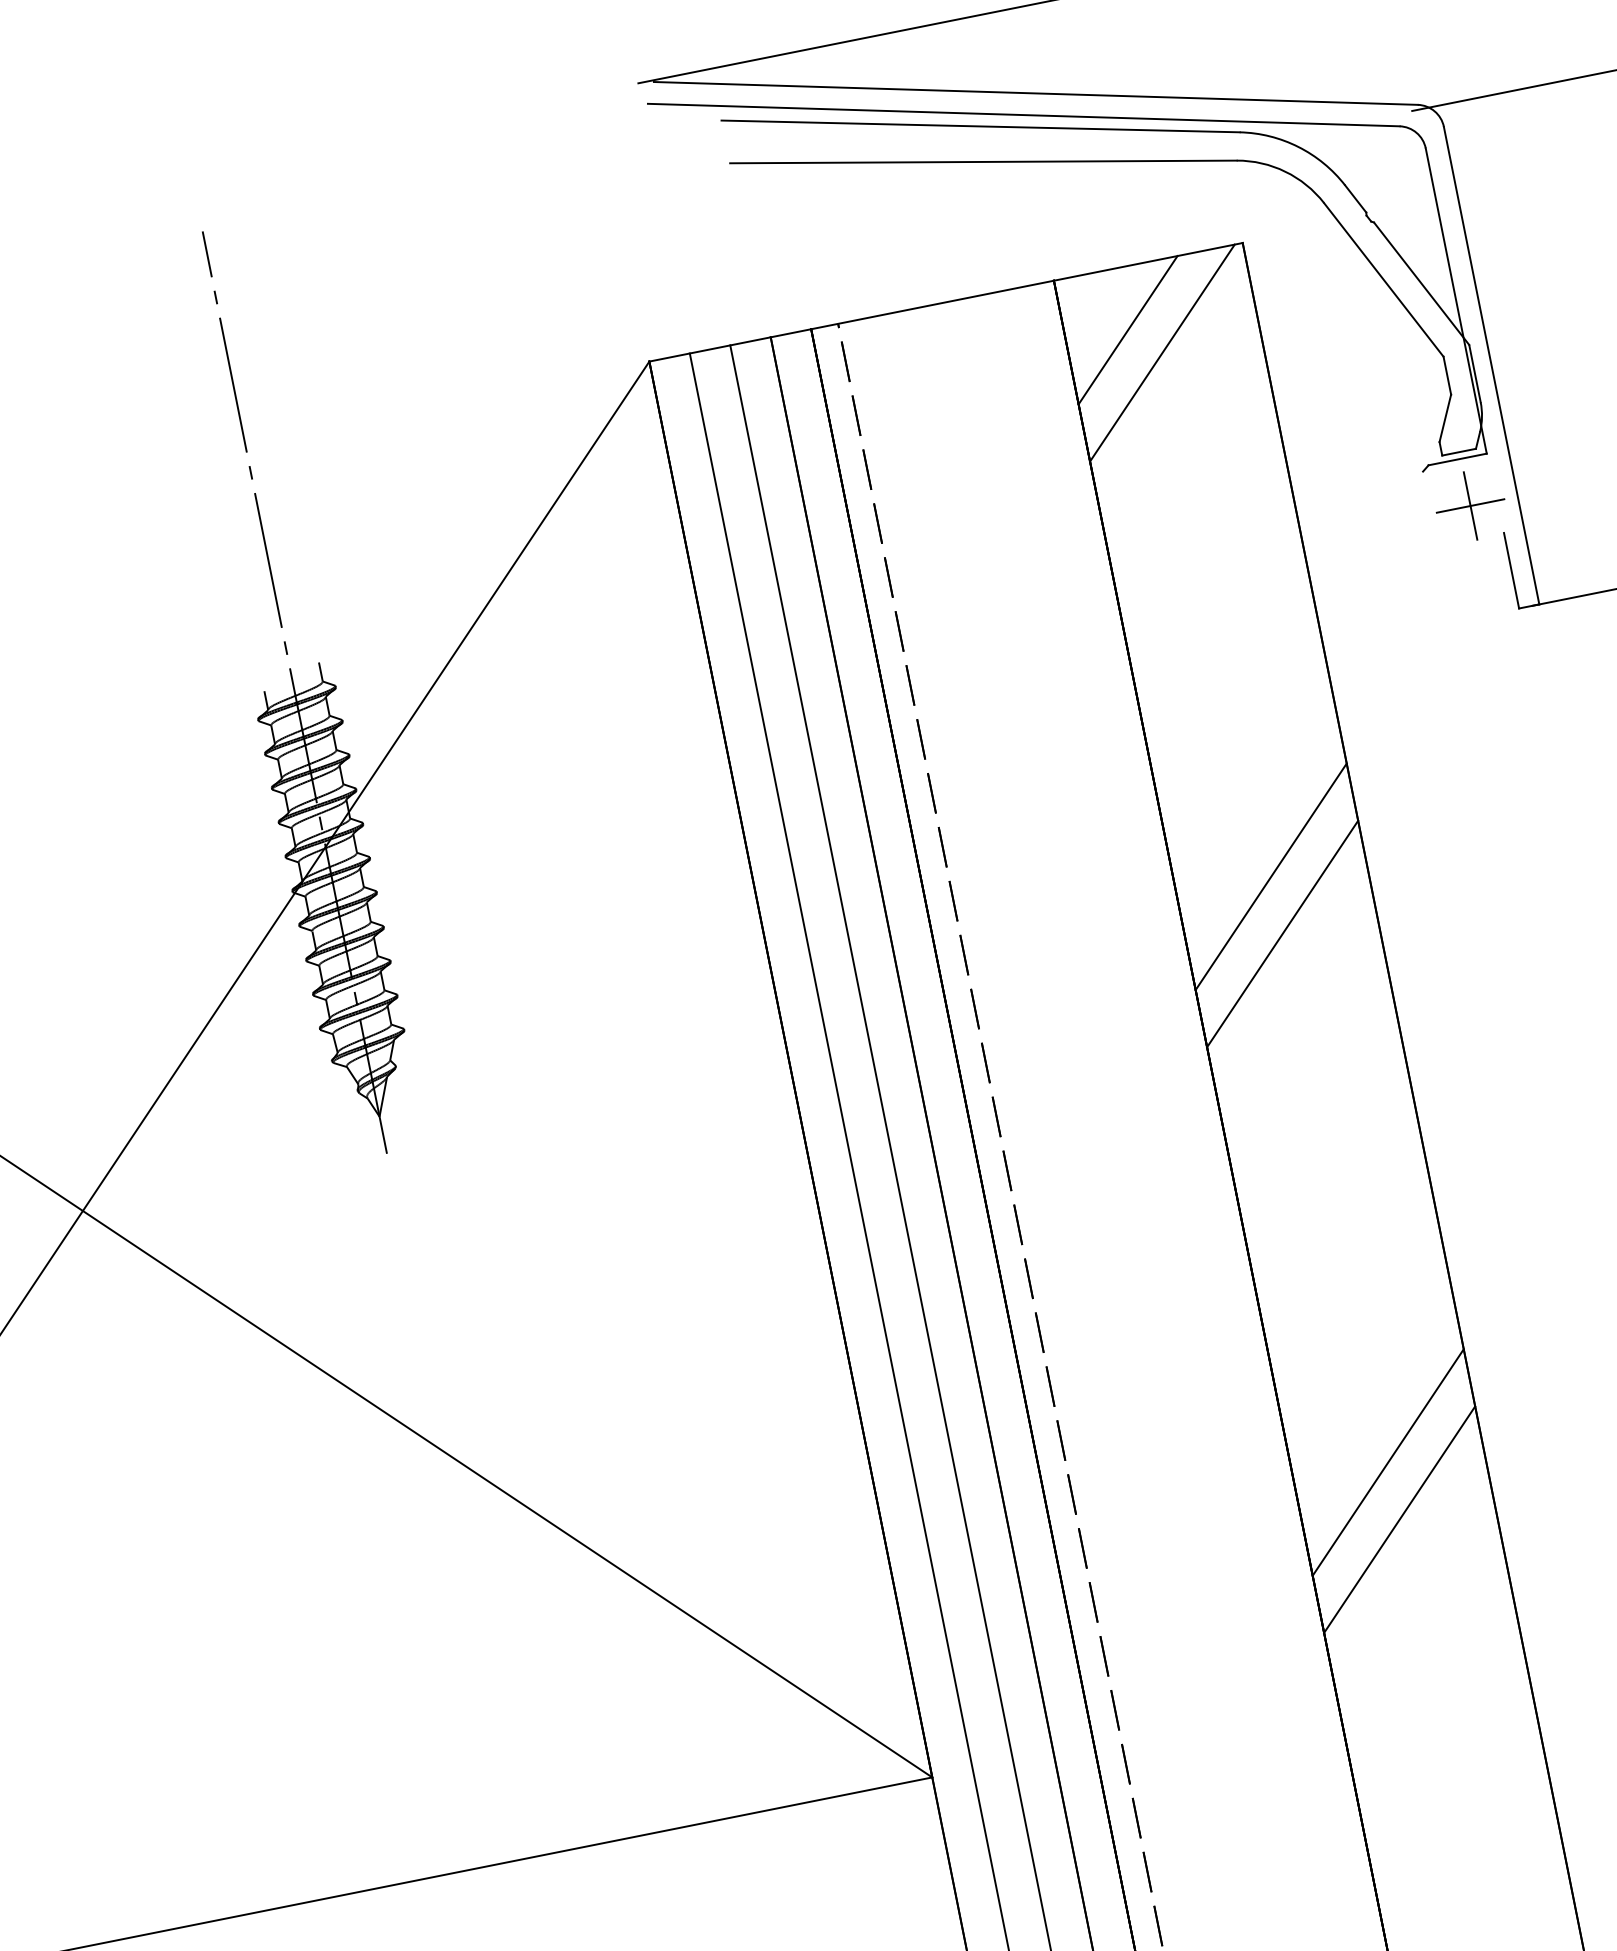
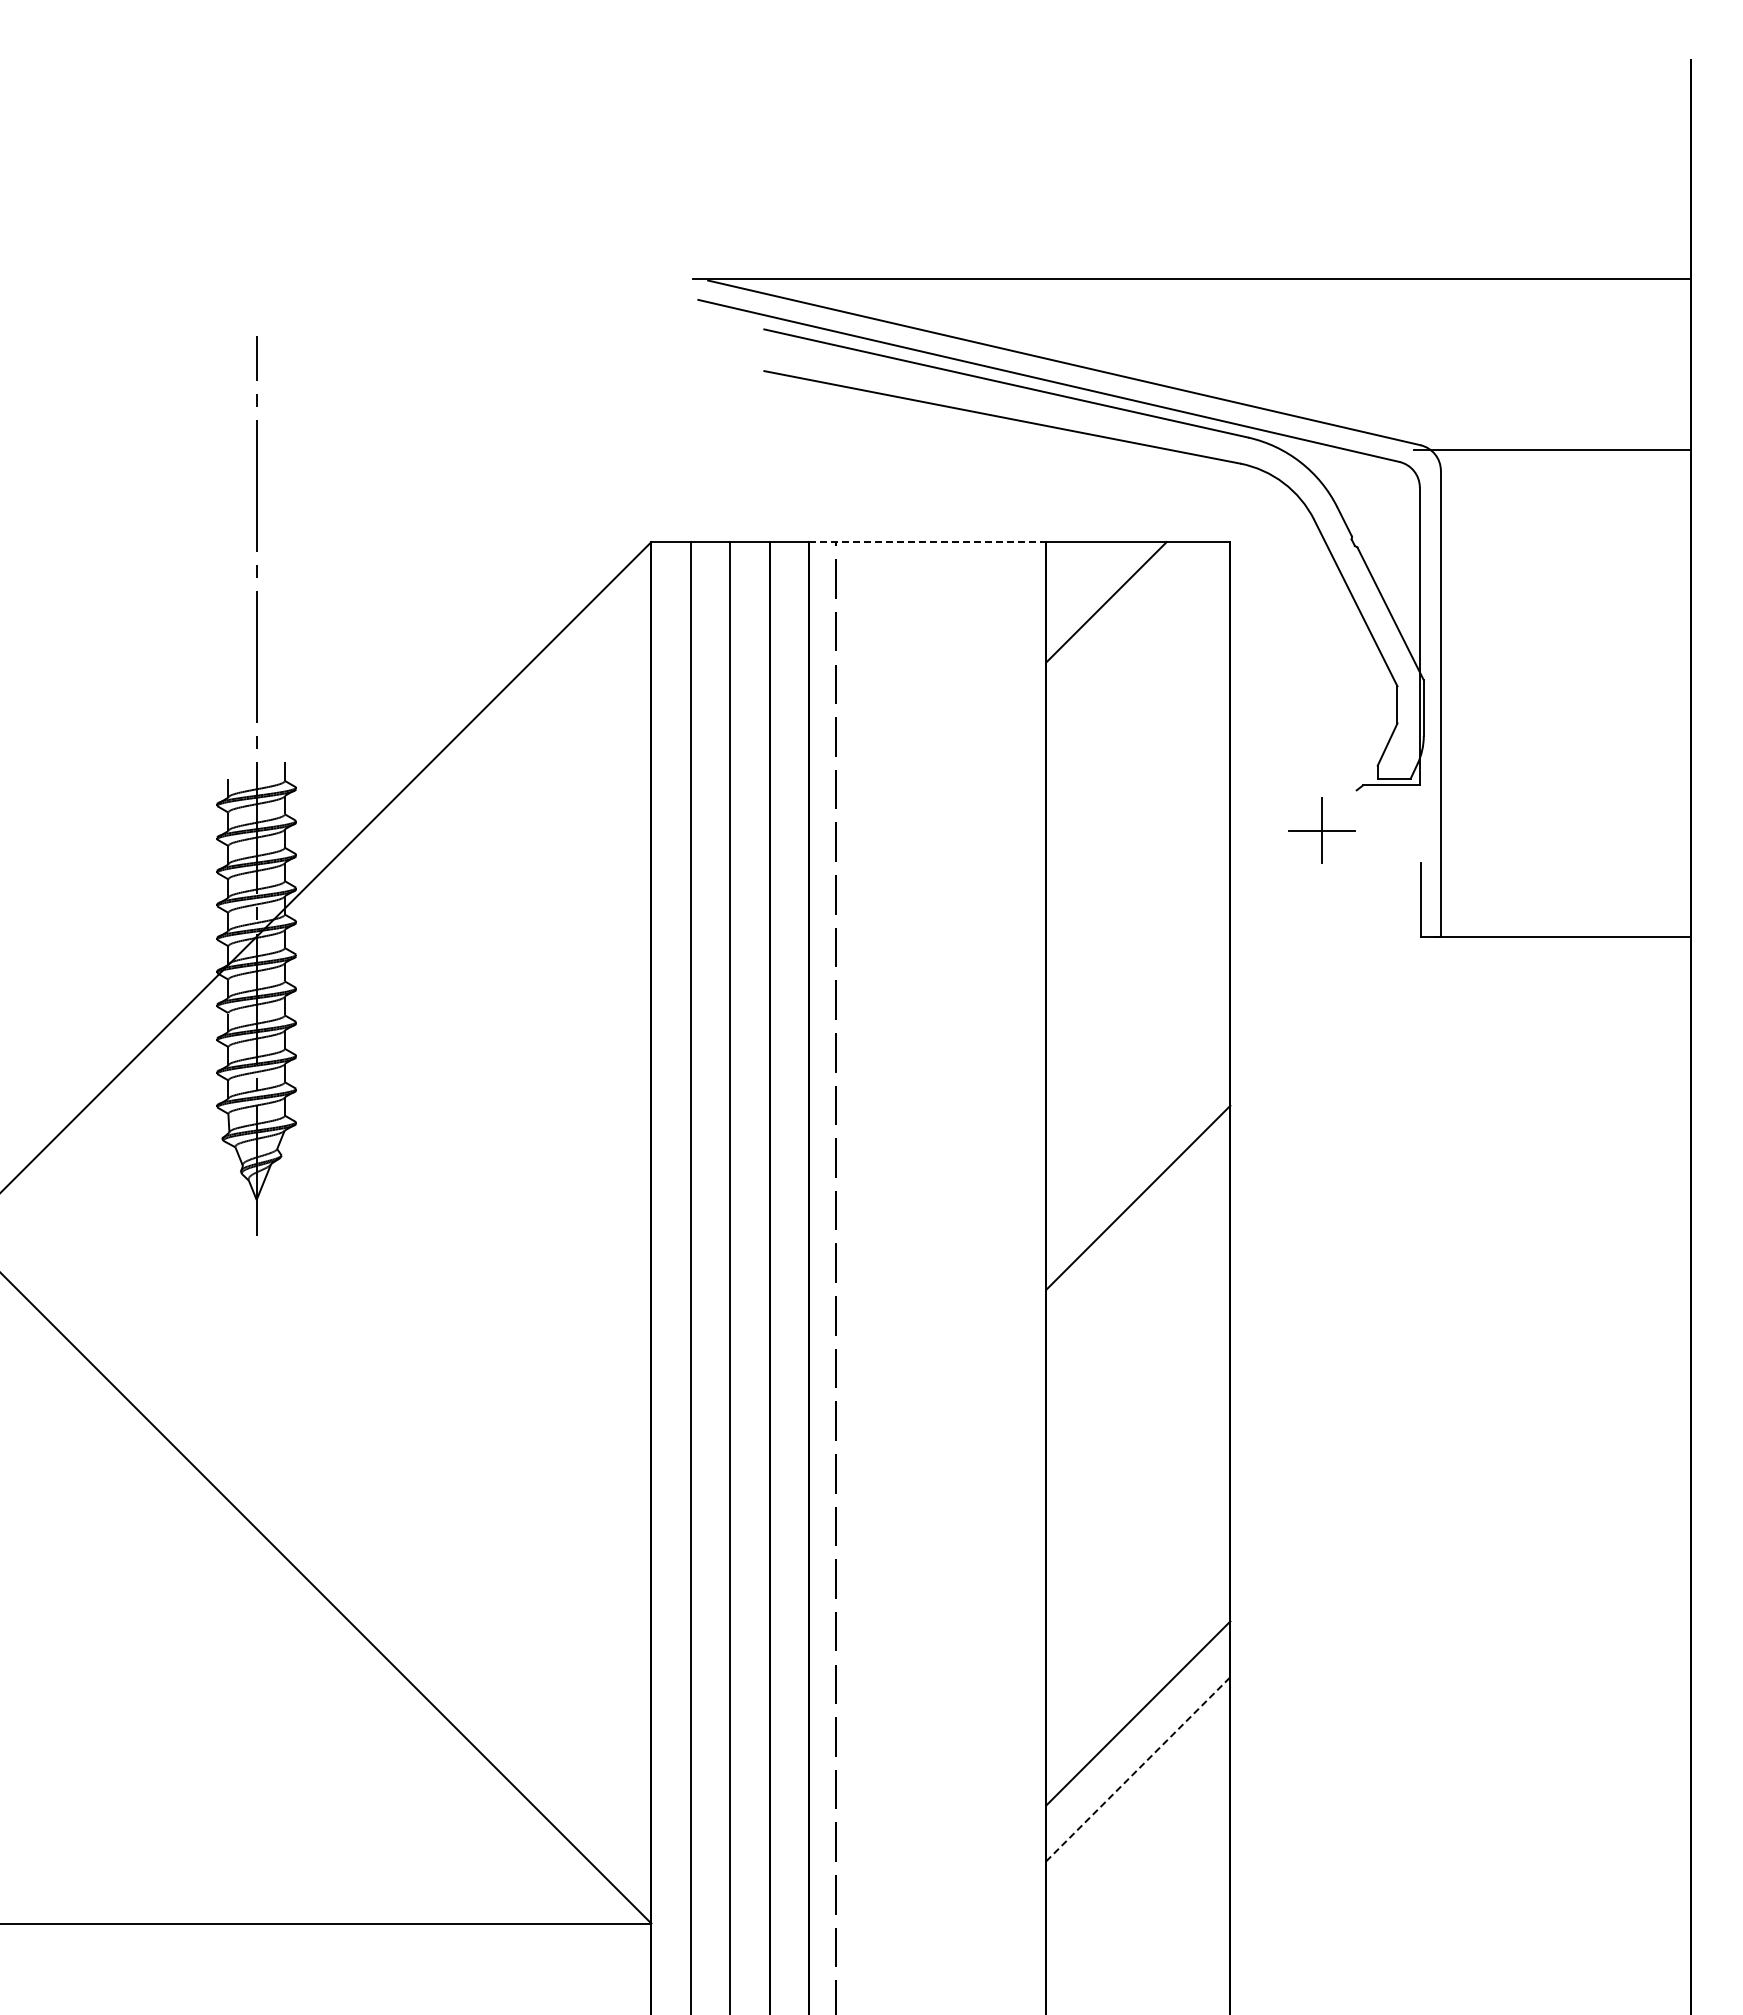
line: (933, 305) -> (928, 542), solid -> dashed
line: (1162, 353) -> (1134, 630), removed
part: (1470, 506) -> (1321, 830), moved
line: (1271, 876) -> (1138, 1141), removed
line: (1399, 1519) -> (1138, 1769), solid -> dashed

